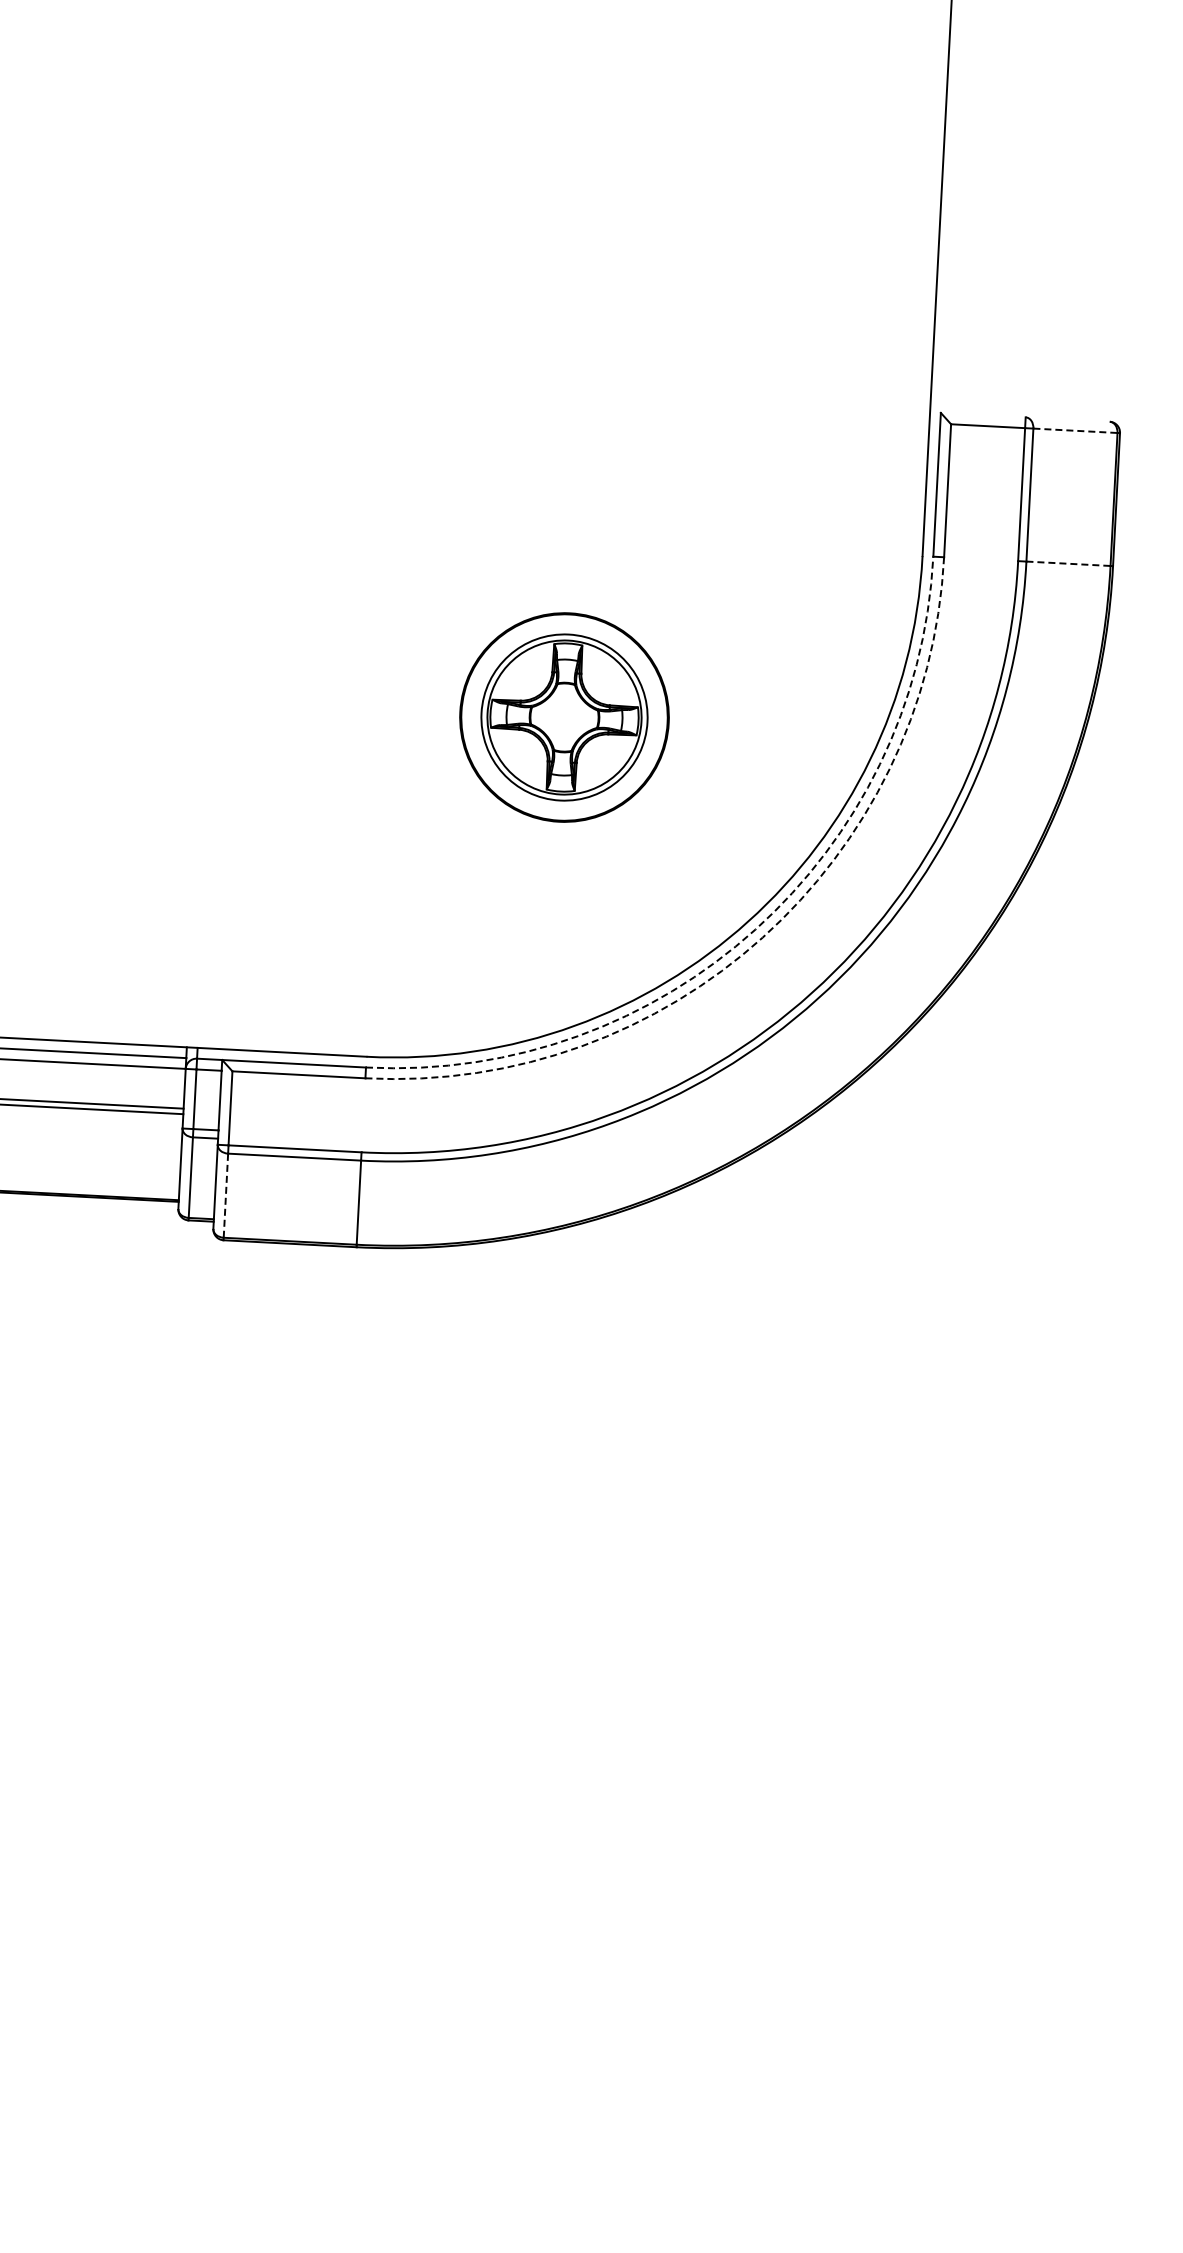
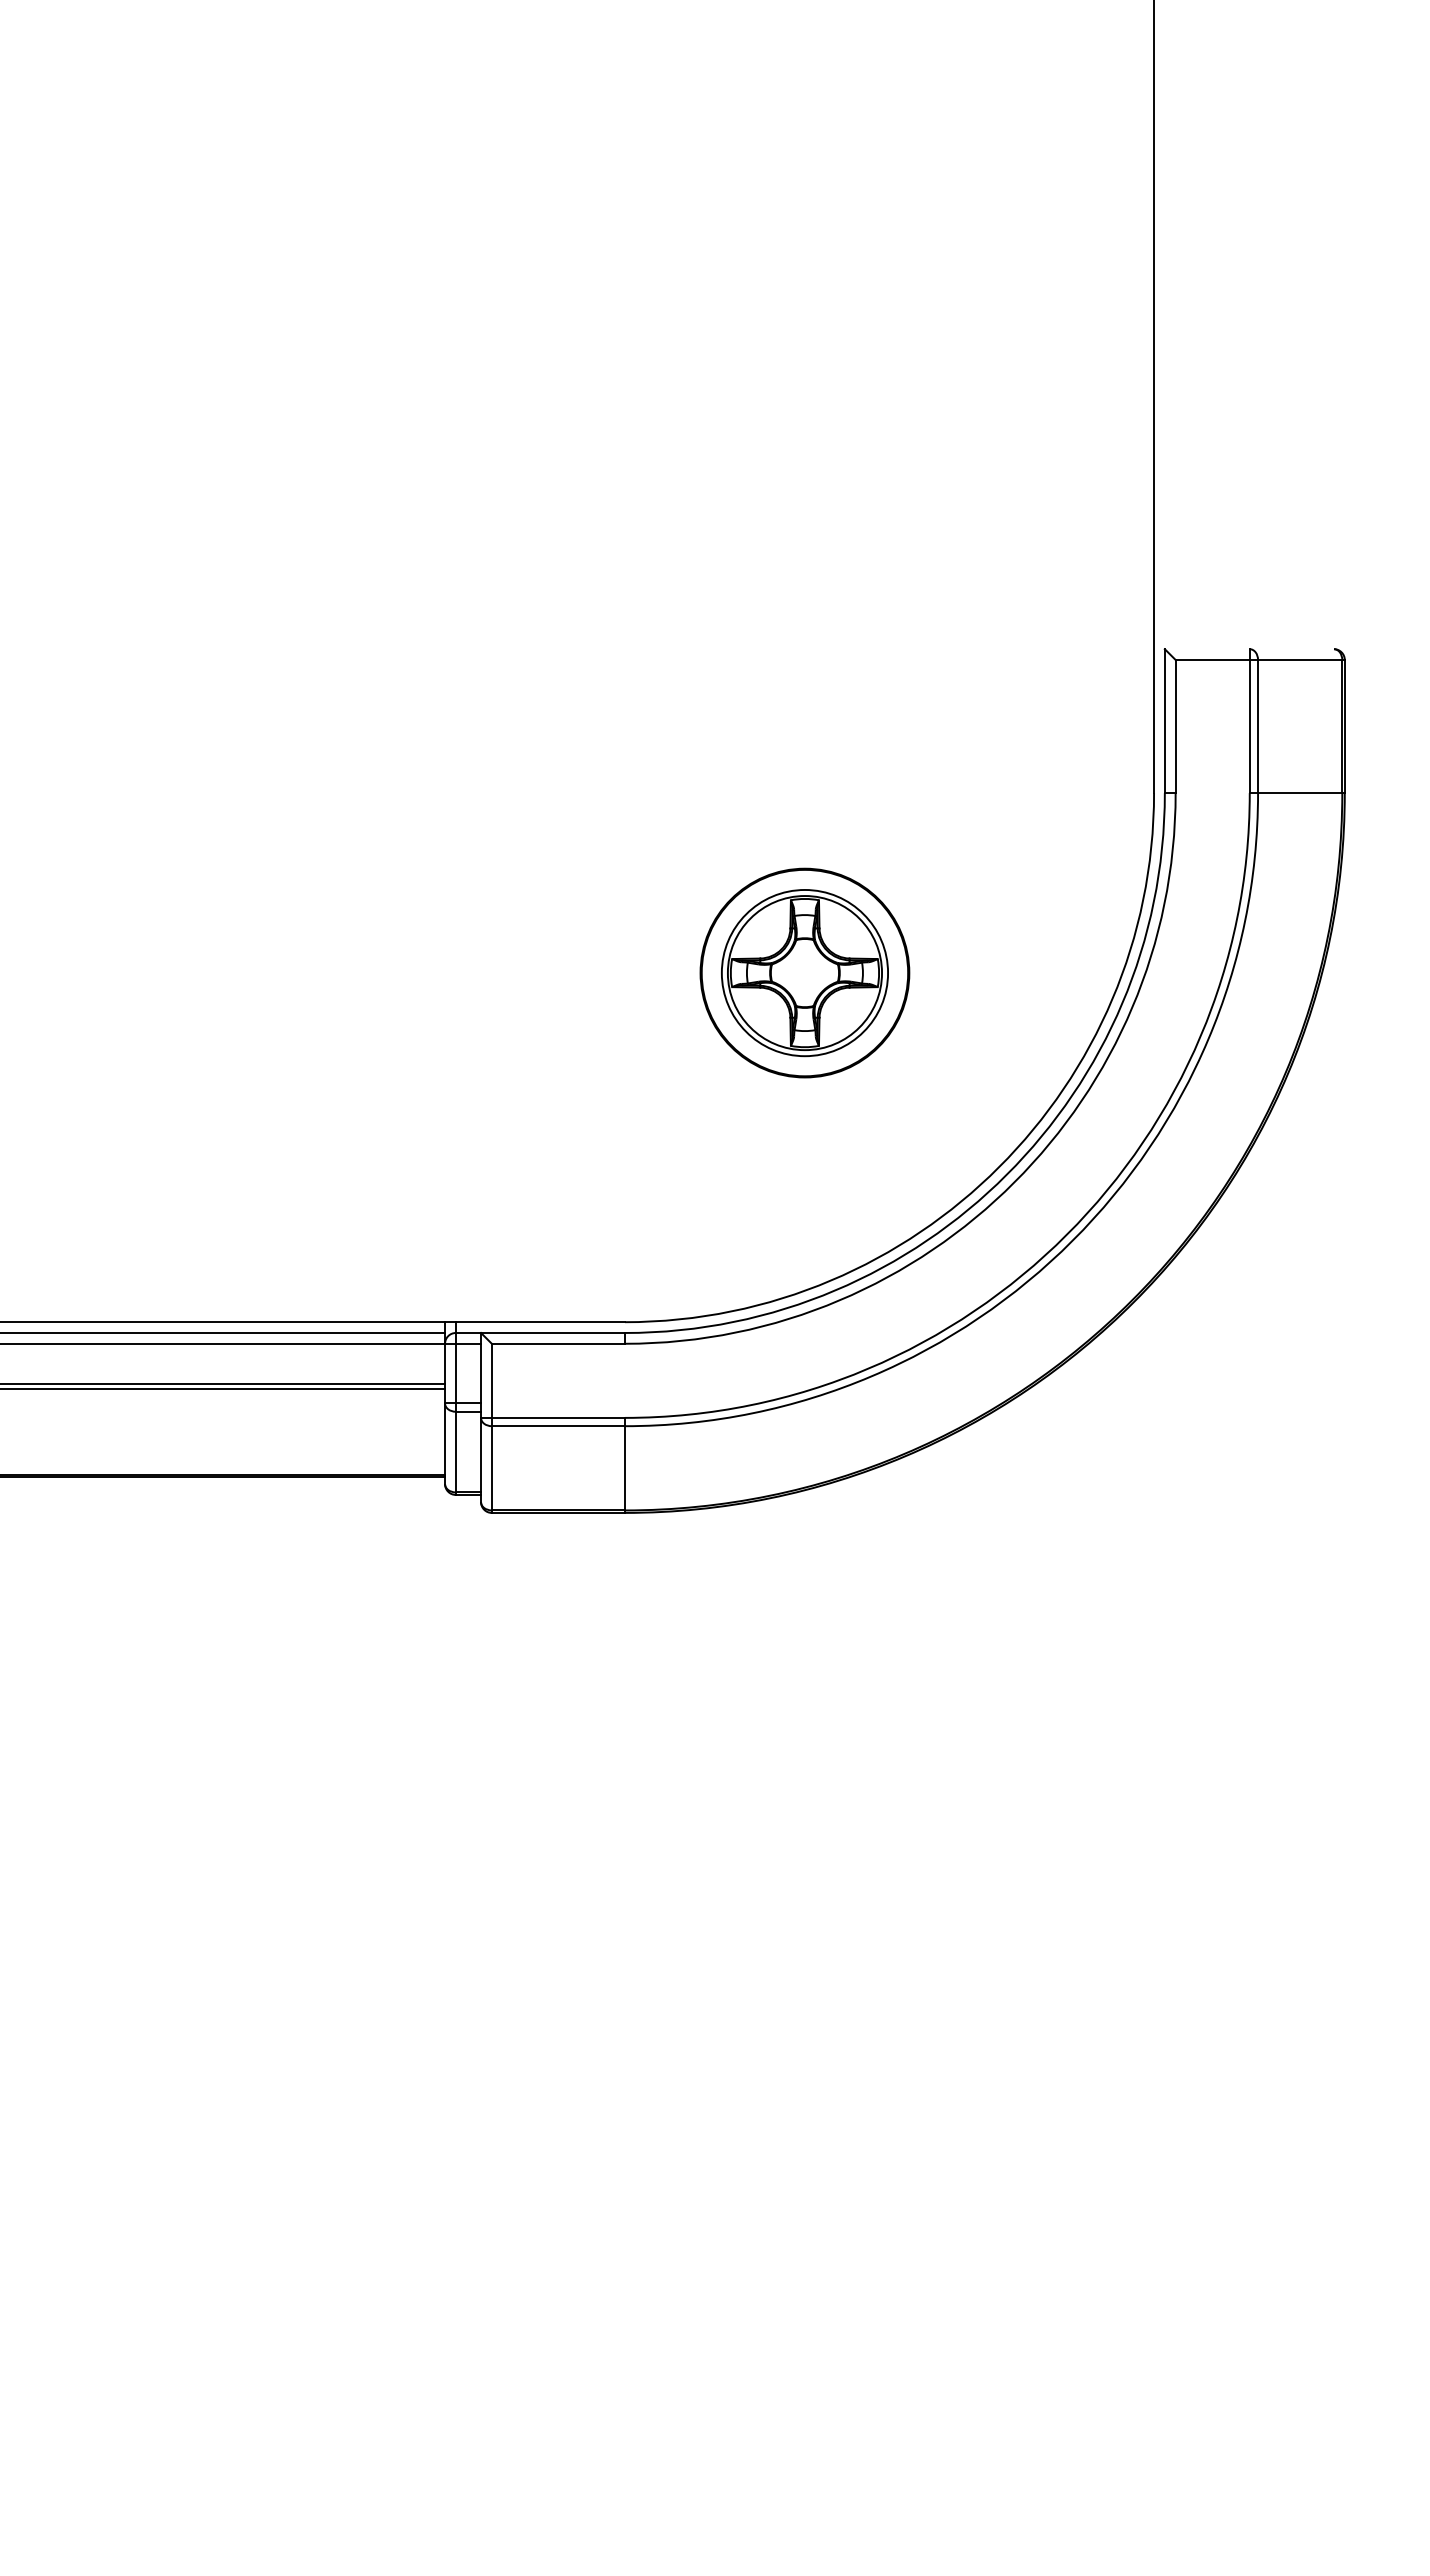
line: (1075, 430) -> (1300, 659), dashed -> solid
line: (1068, 564) -> (1300, 793), dashed -> solid
arc: (755, 929) -> (1006, 1174), dashed -> solid
arc: (762, 937) -> (1014, 1182), dashed -> solid
line: (225, 1194) -> (491, 1467), dashed -> solid

